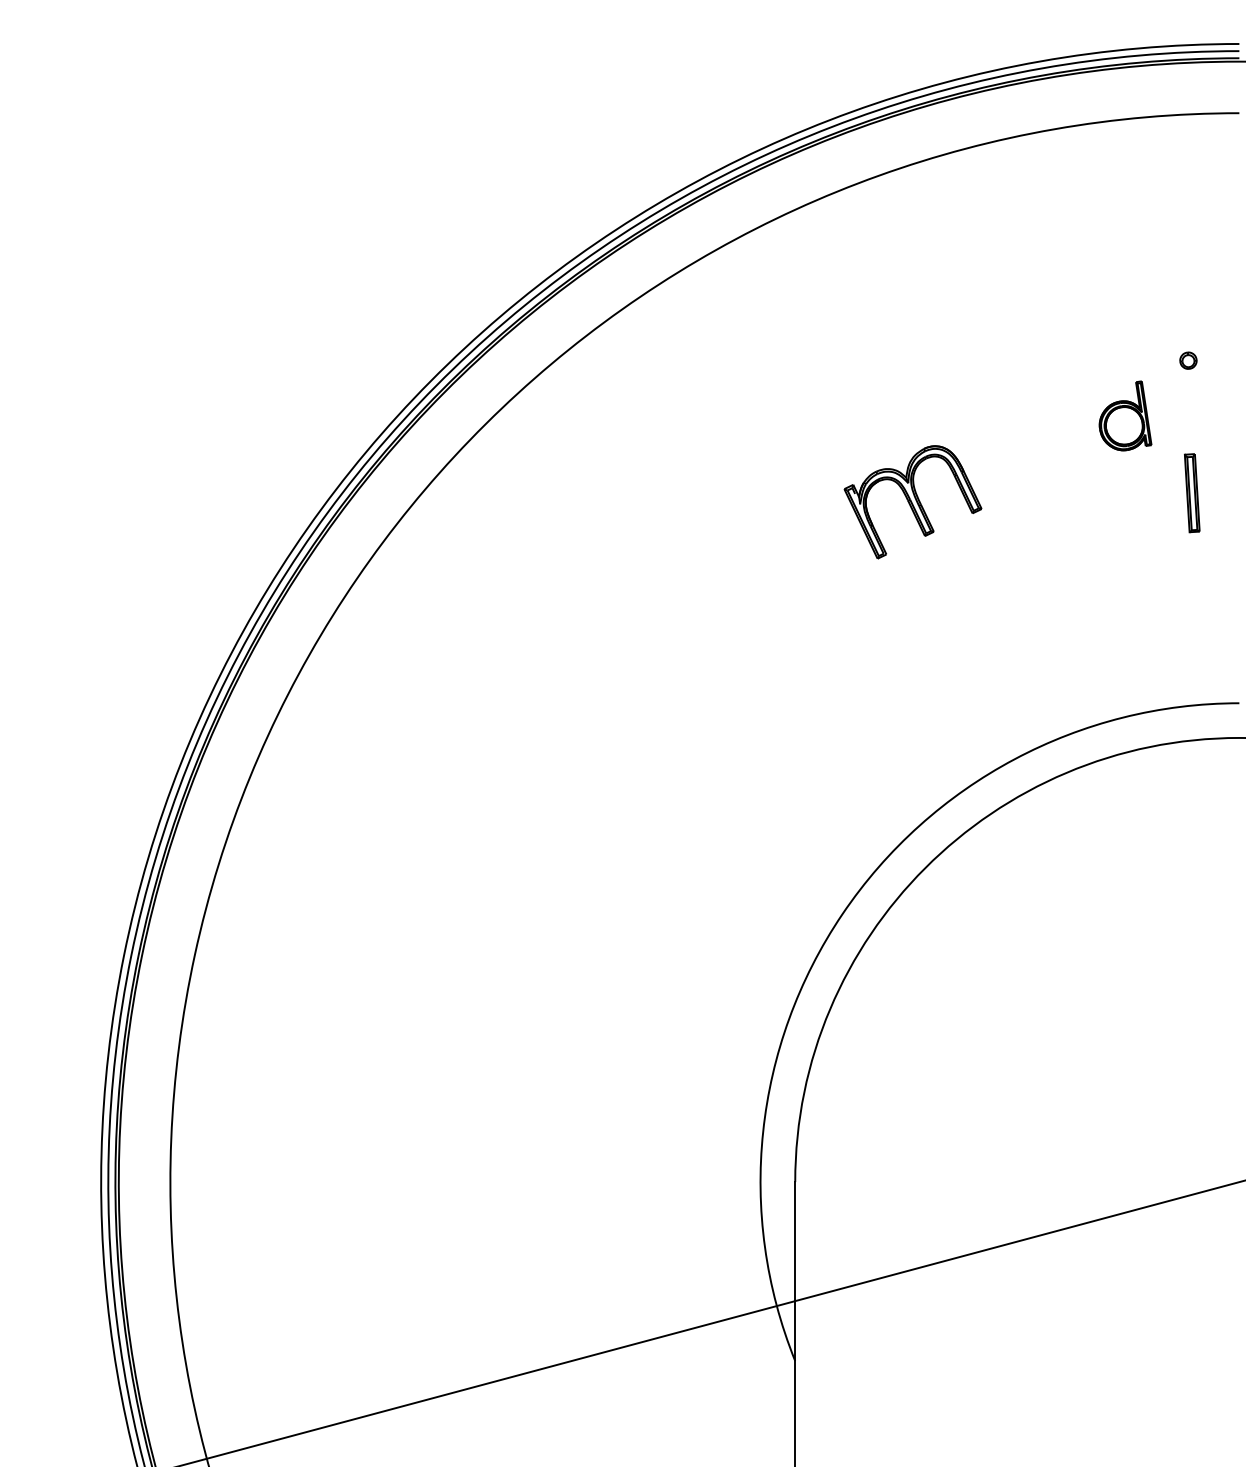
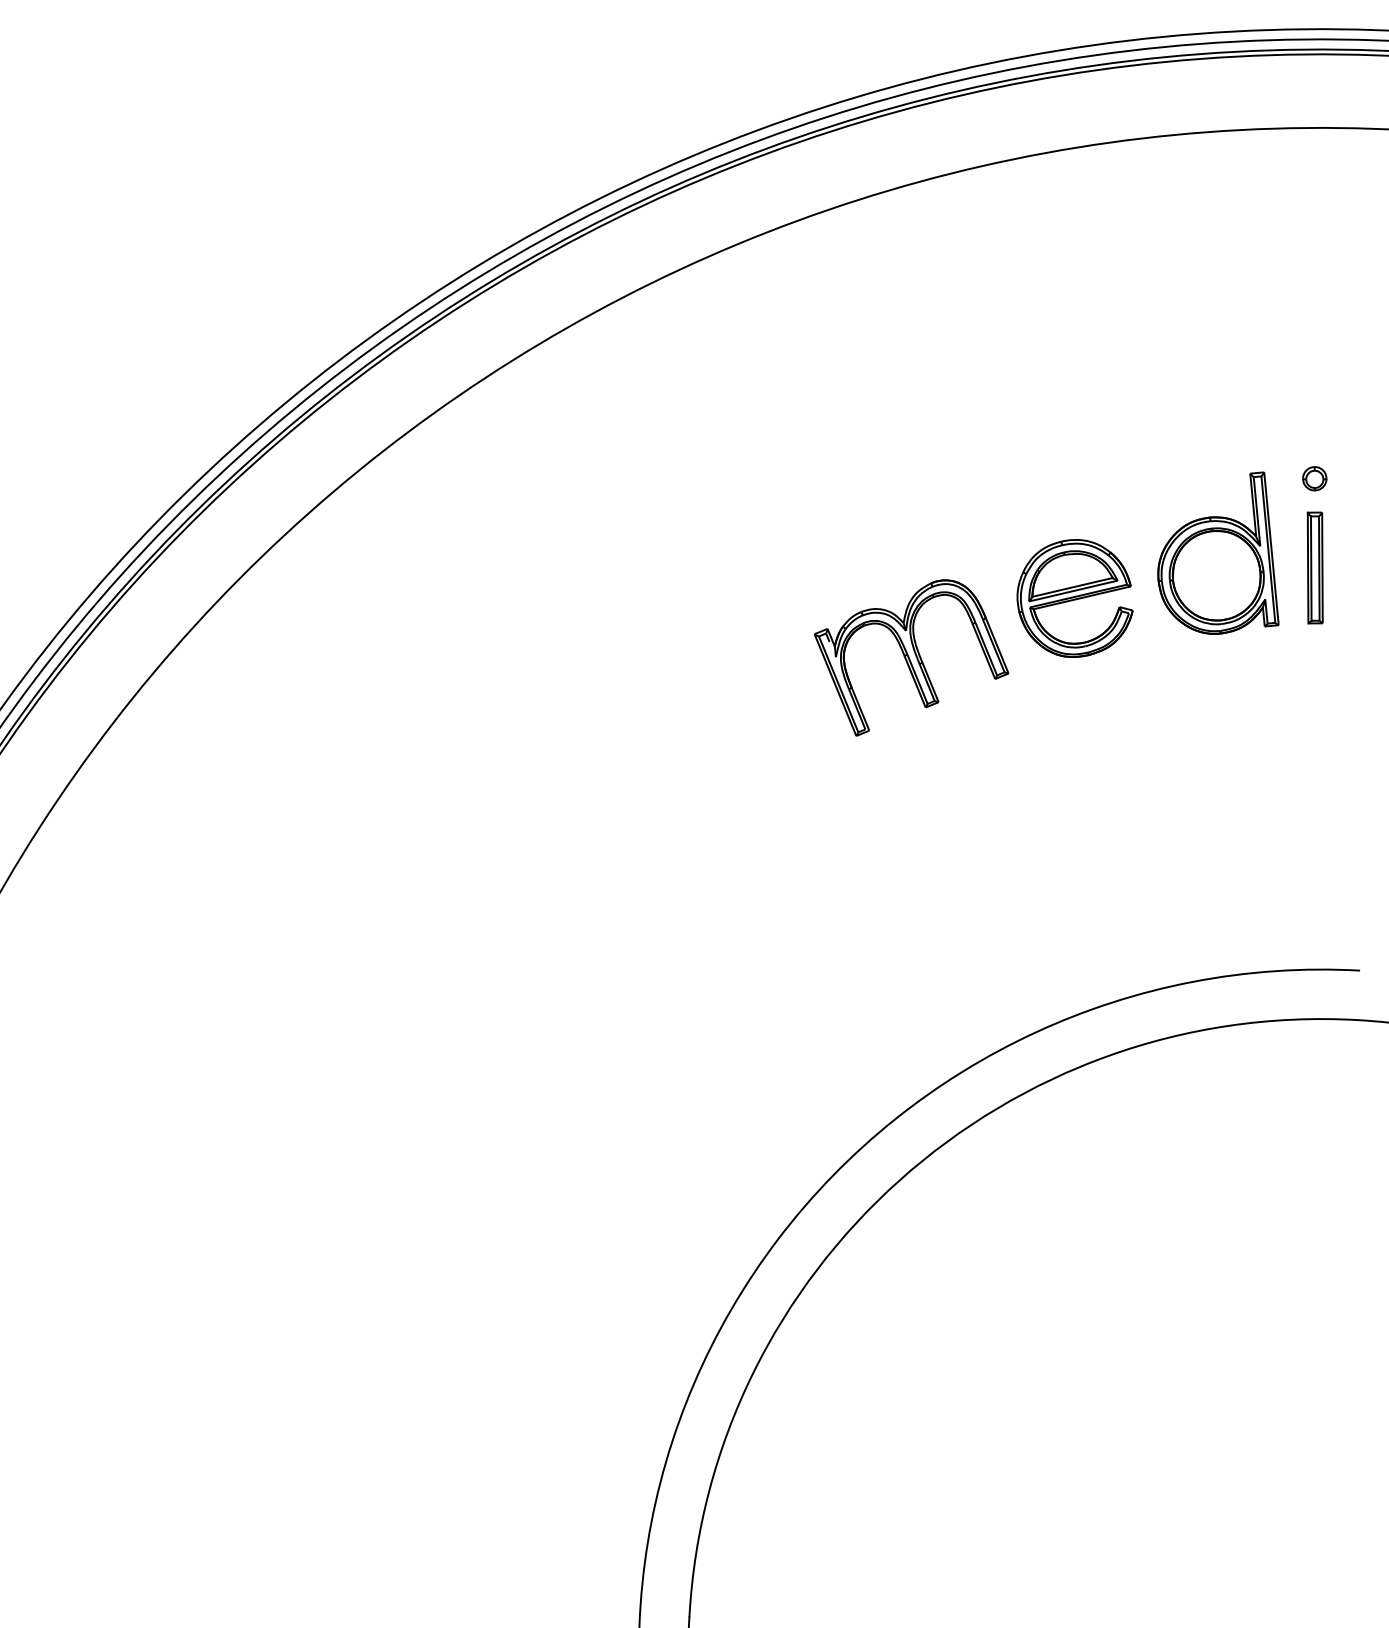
part: (1125, 415) -> (1220, 551), size x1.67
part: (1025, 453) -> (1075, 597), added
part: (1192, 493) -> (1315, 568), moved

